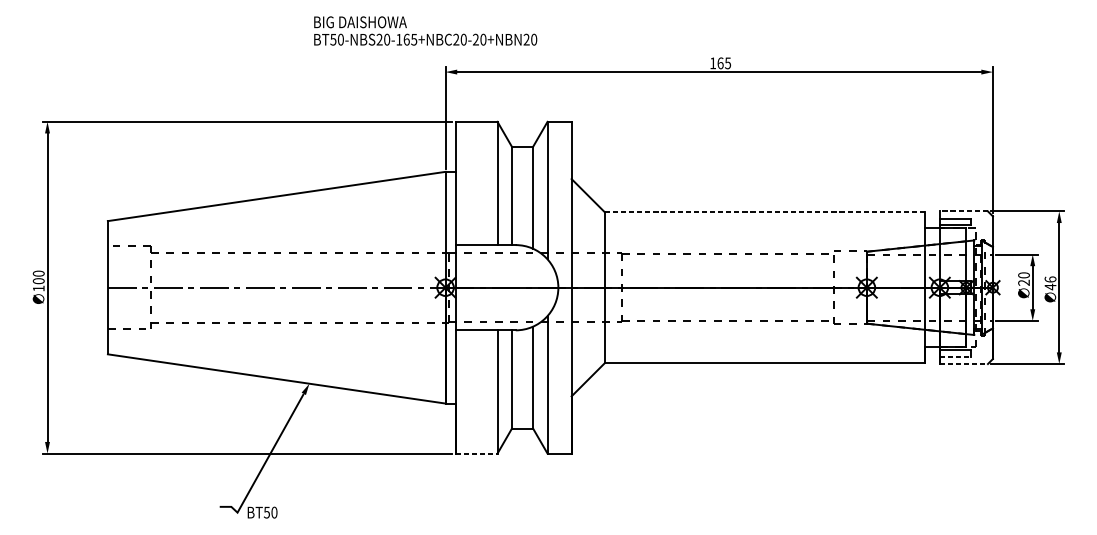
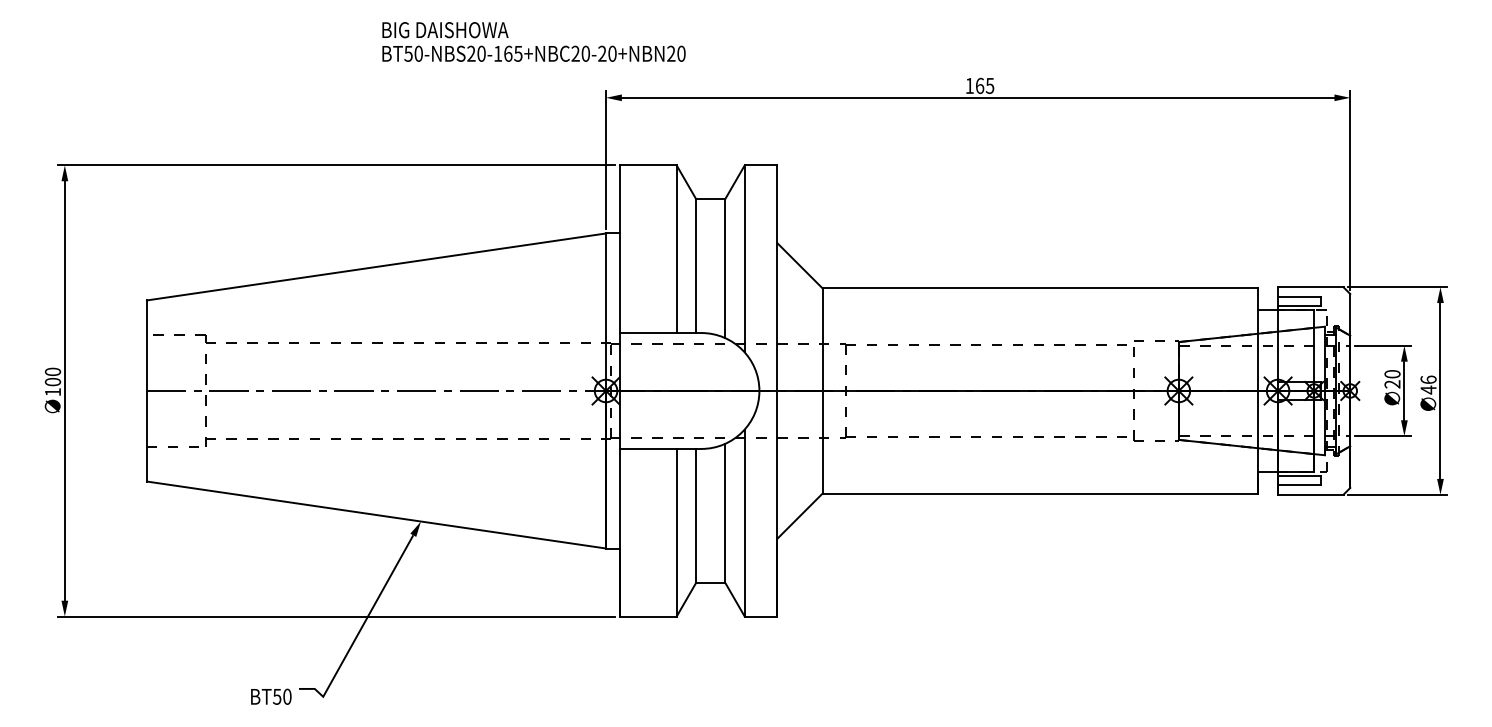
text: (425, 30) -> (533, 41), moved
line: (963, 211) -> (1310, 287), dashed -> solid
line: (765, 212) -> (1040, 288), dashed -> solid
line: (956, 357) -> (1300, 485), dashed -> solid
line: (963, 363) -> (1310, 494), dashed -> solid
line: (476, 453) -> (648, 616), dashed -> solid
text: (262, 512) -> (271, 696), moved

